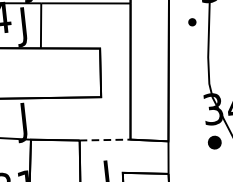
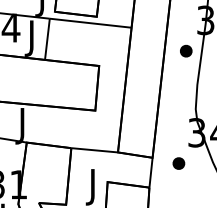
part: (192, 21) -> (186, 50), size x1.67
line: (106, 140) -> (95, 150), dashed -> solid
part: (214, 142) -> (178, 163), moved

